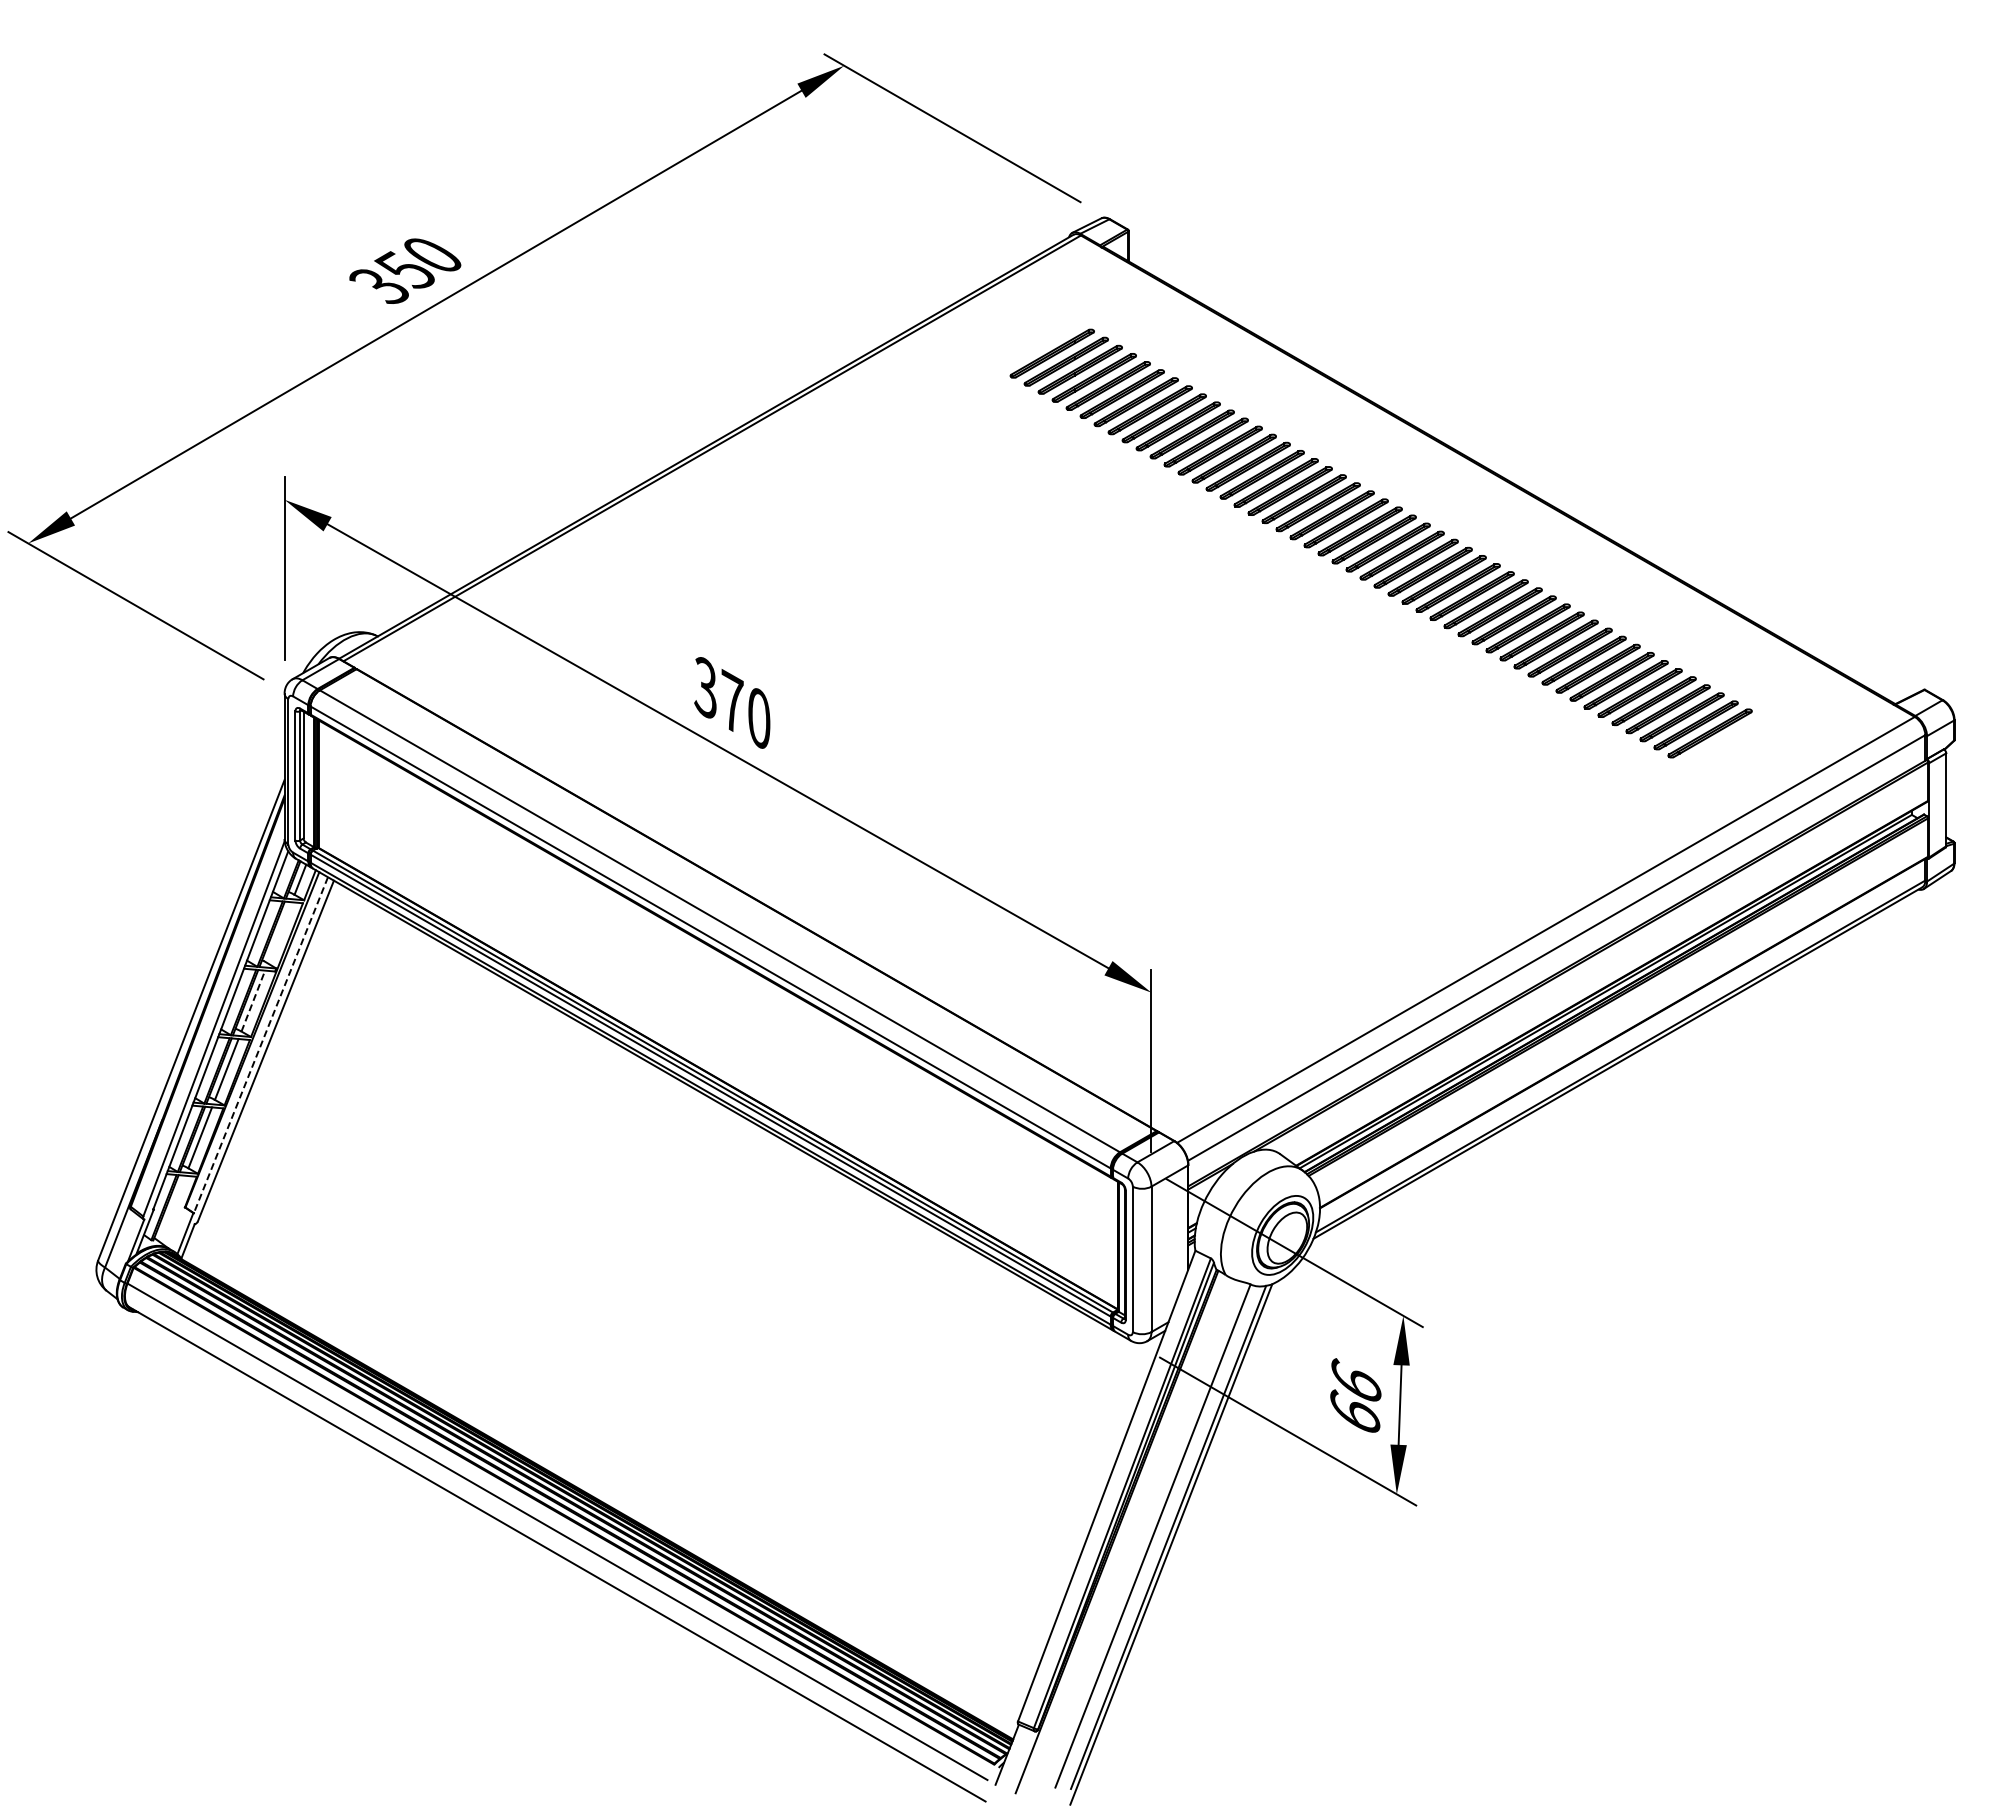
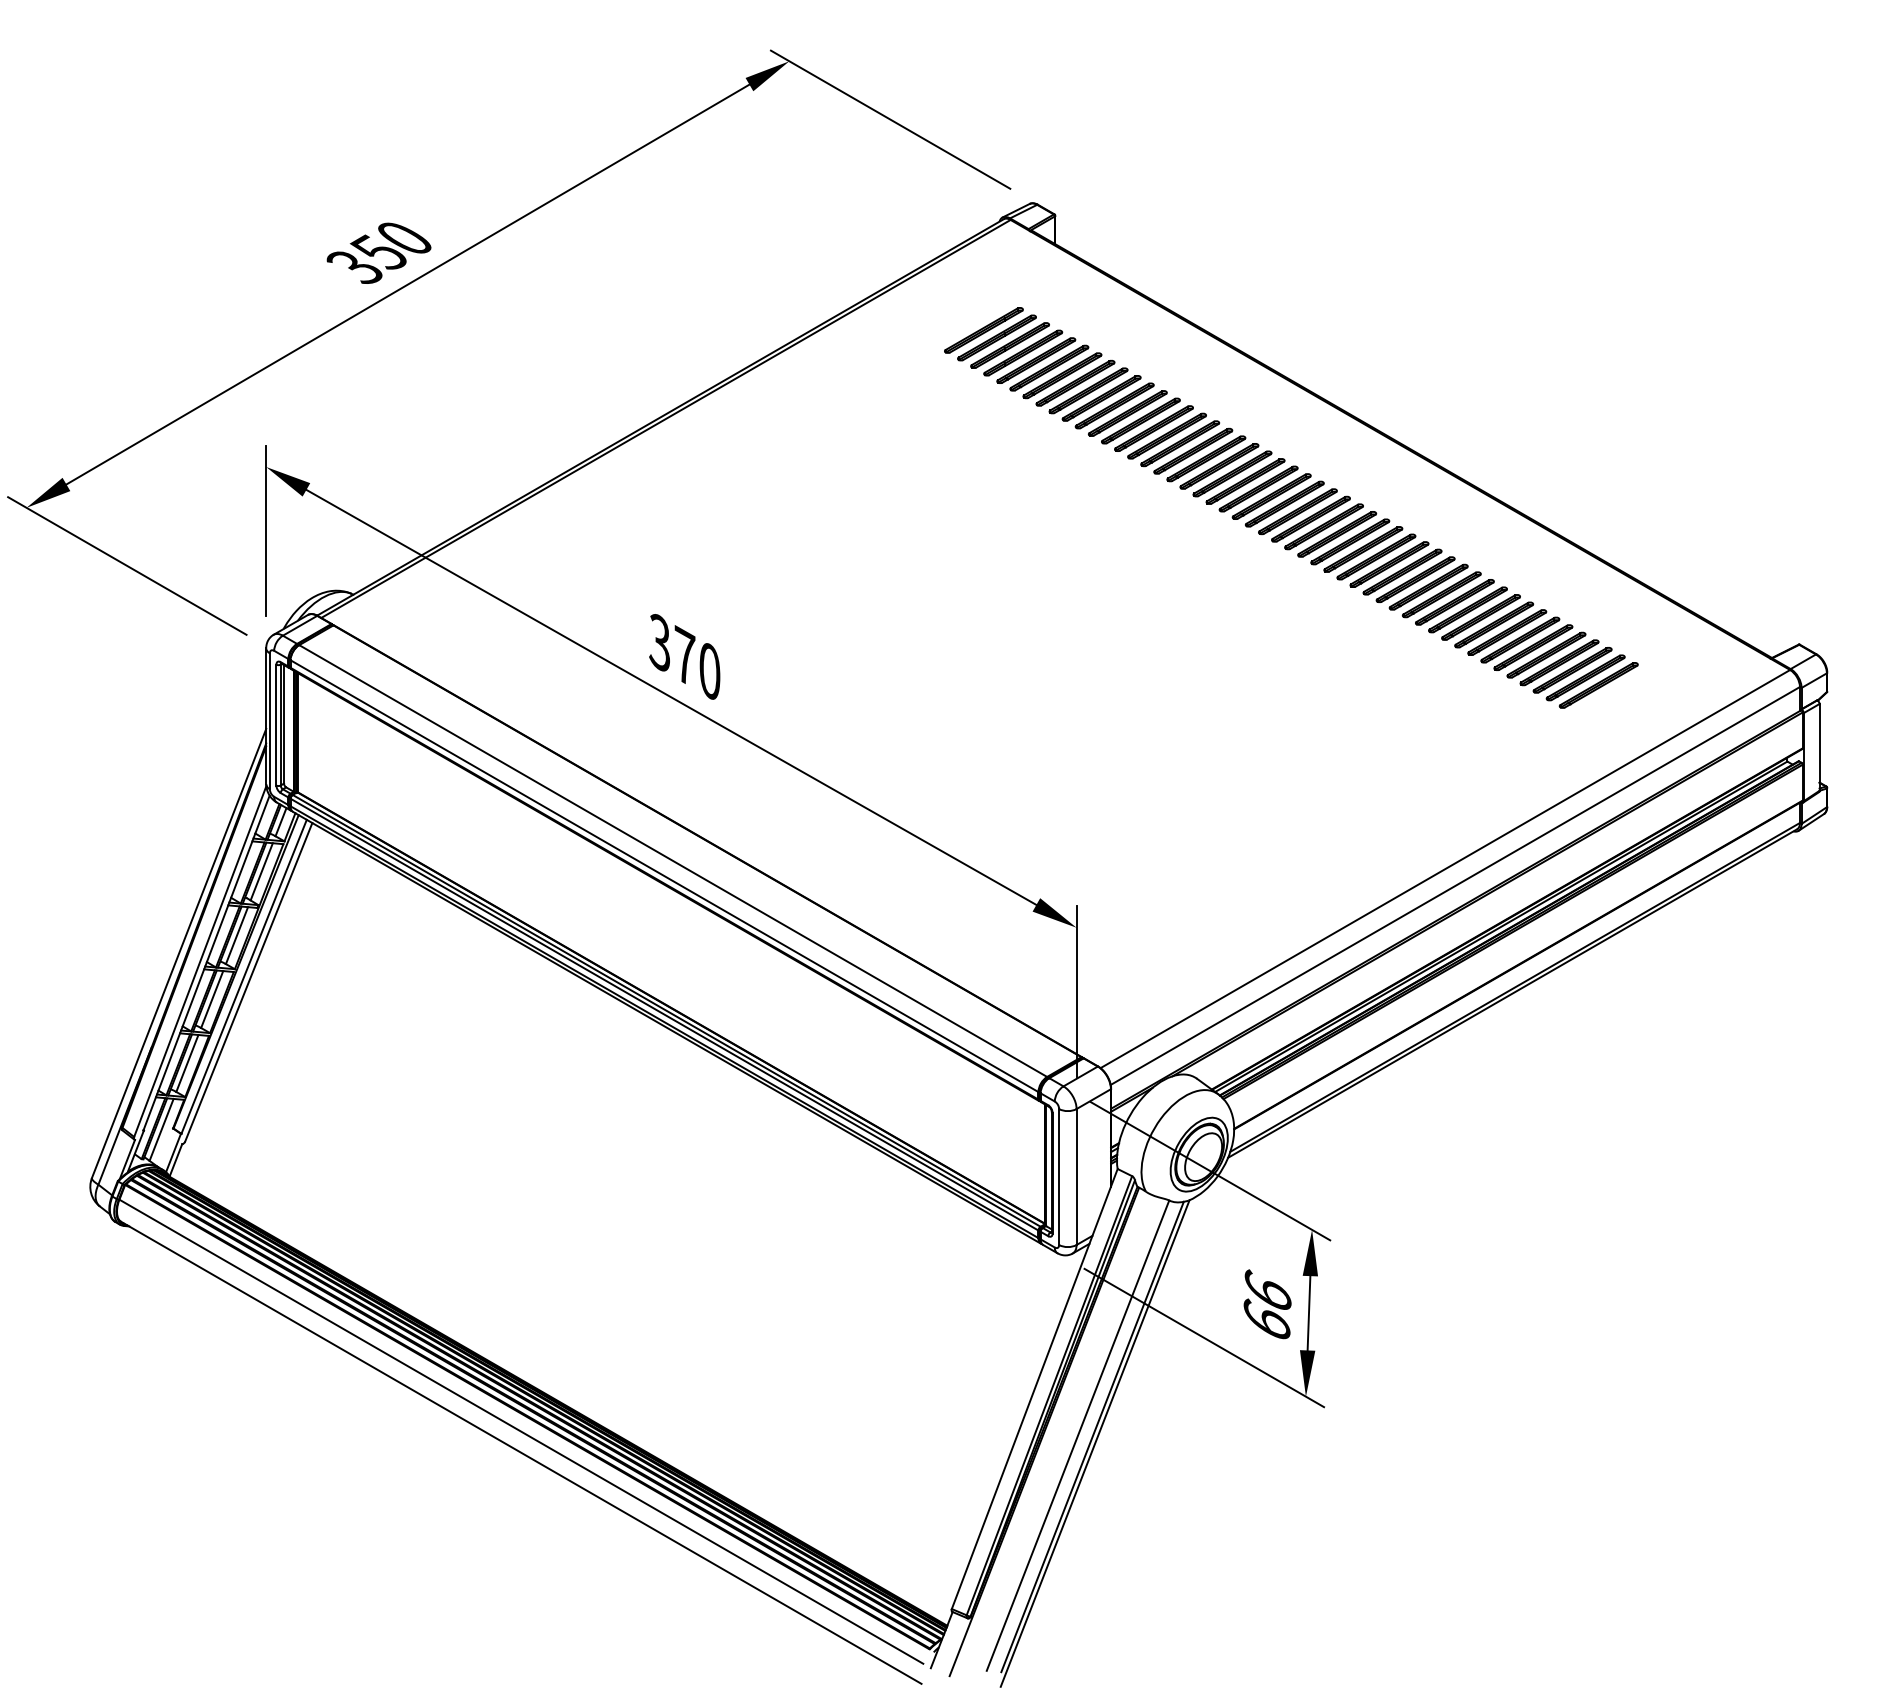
line: (279, 932) -> (261, 871), added
line: (253, 1001) -> (237, 936), dashed -> solid
line: (260, 1045) -> (243, 977), dashed -> solid
line: (172, 1208) -> (161, 1129), added

